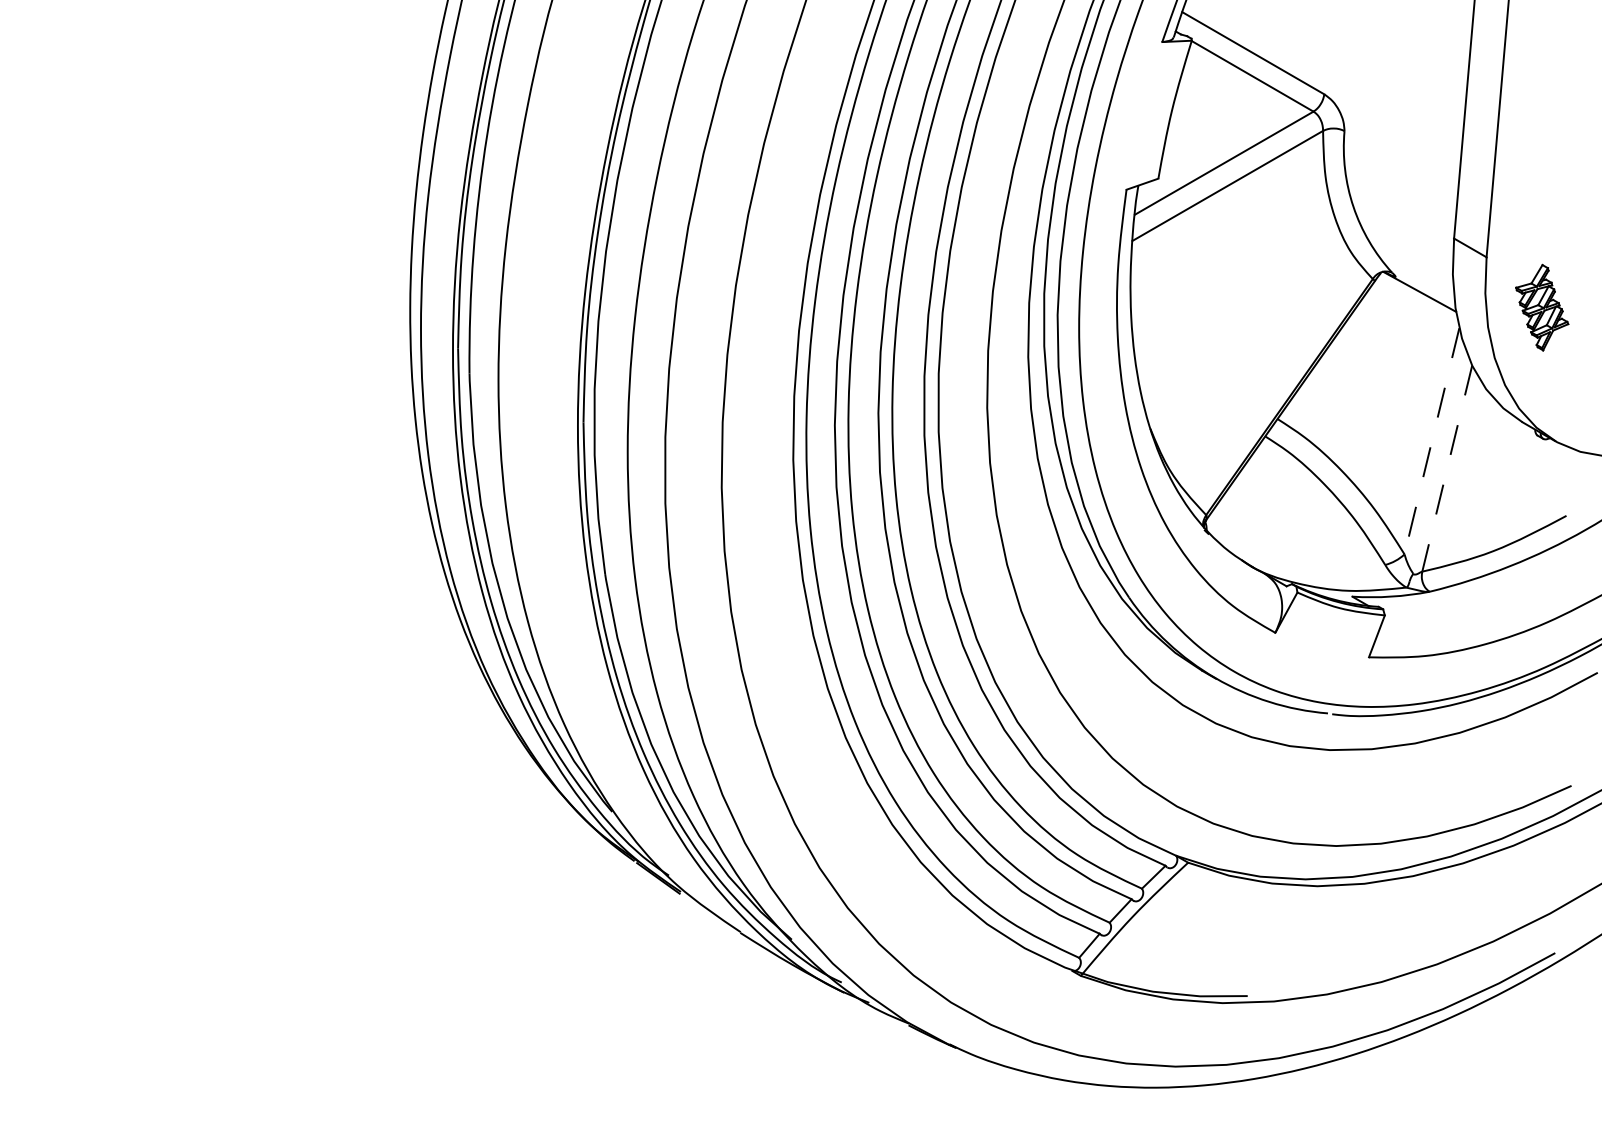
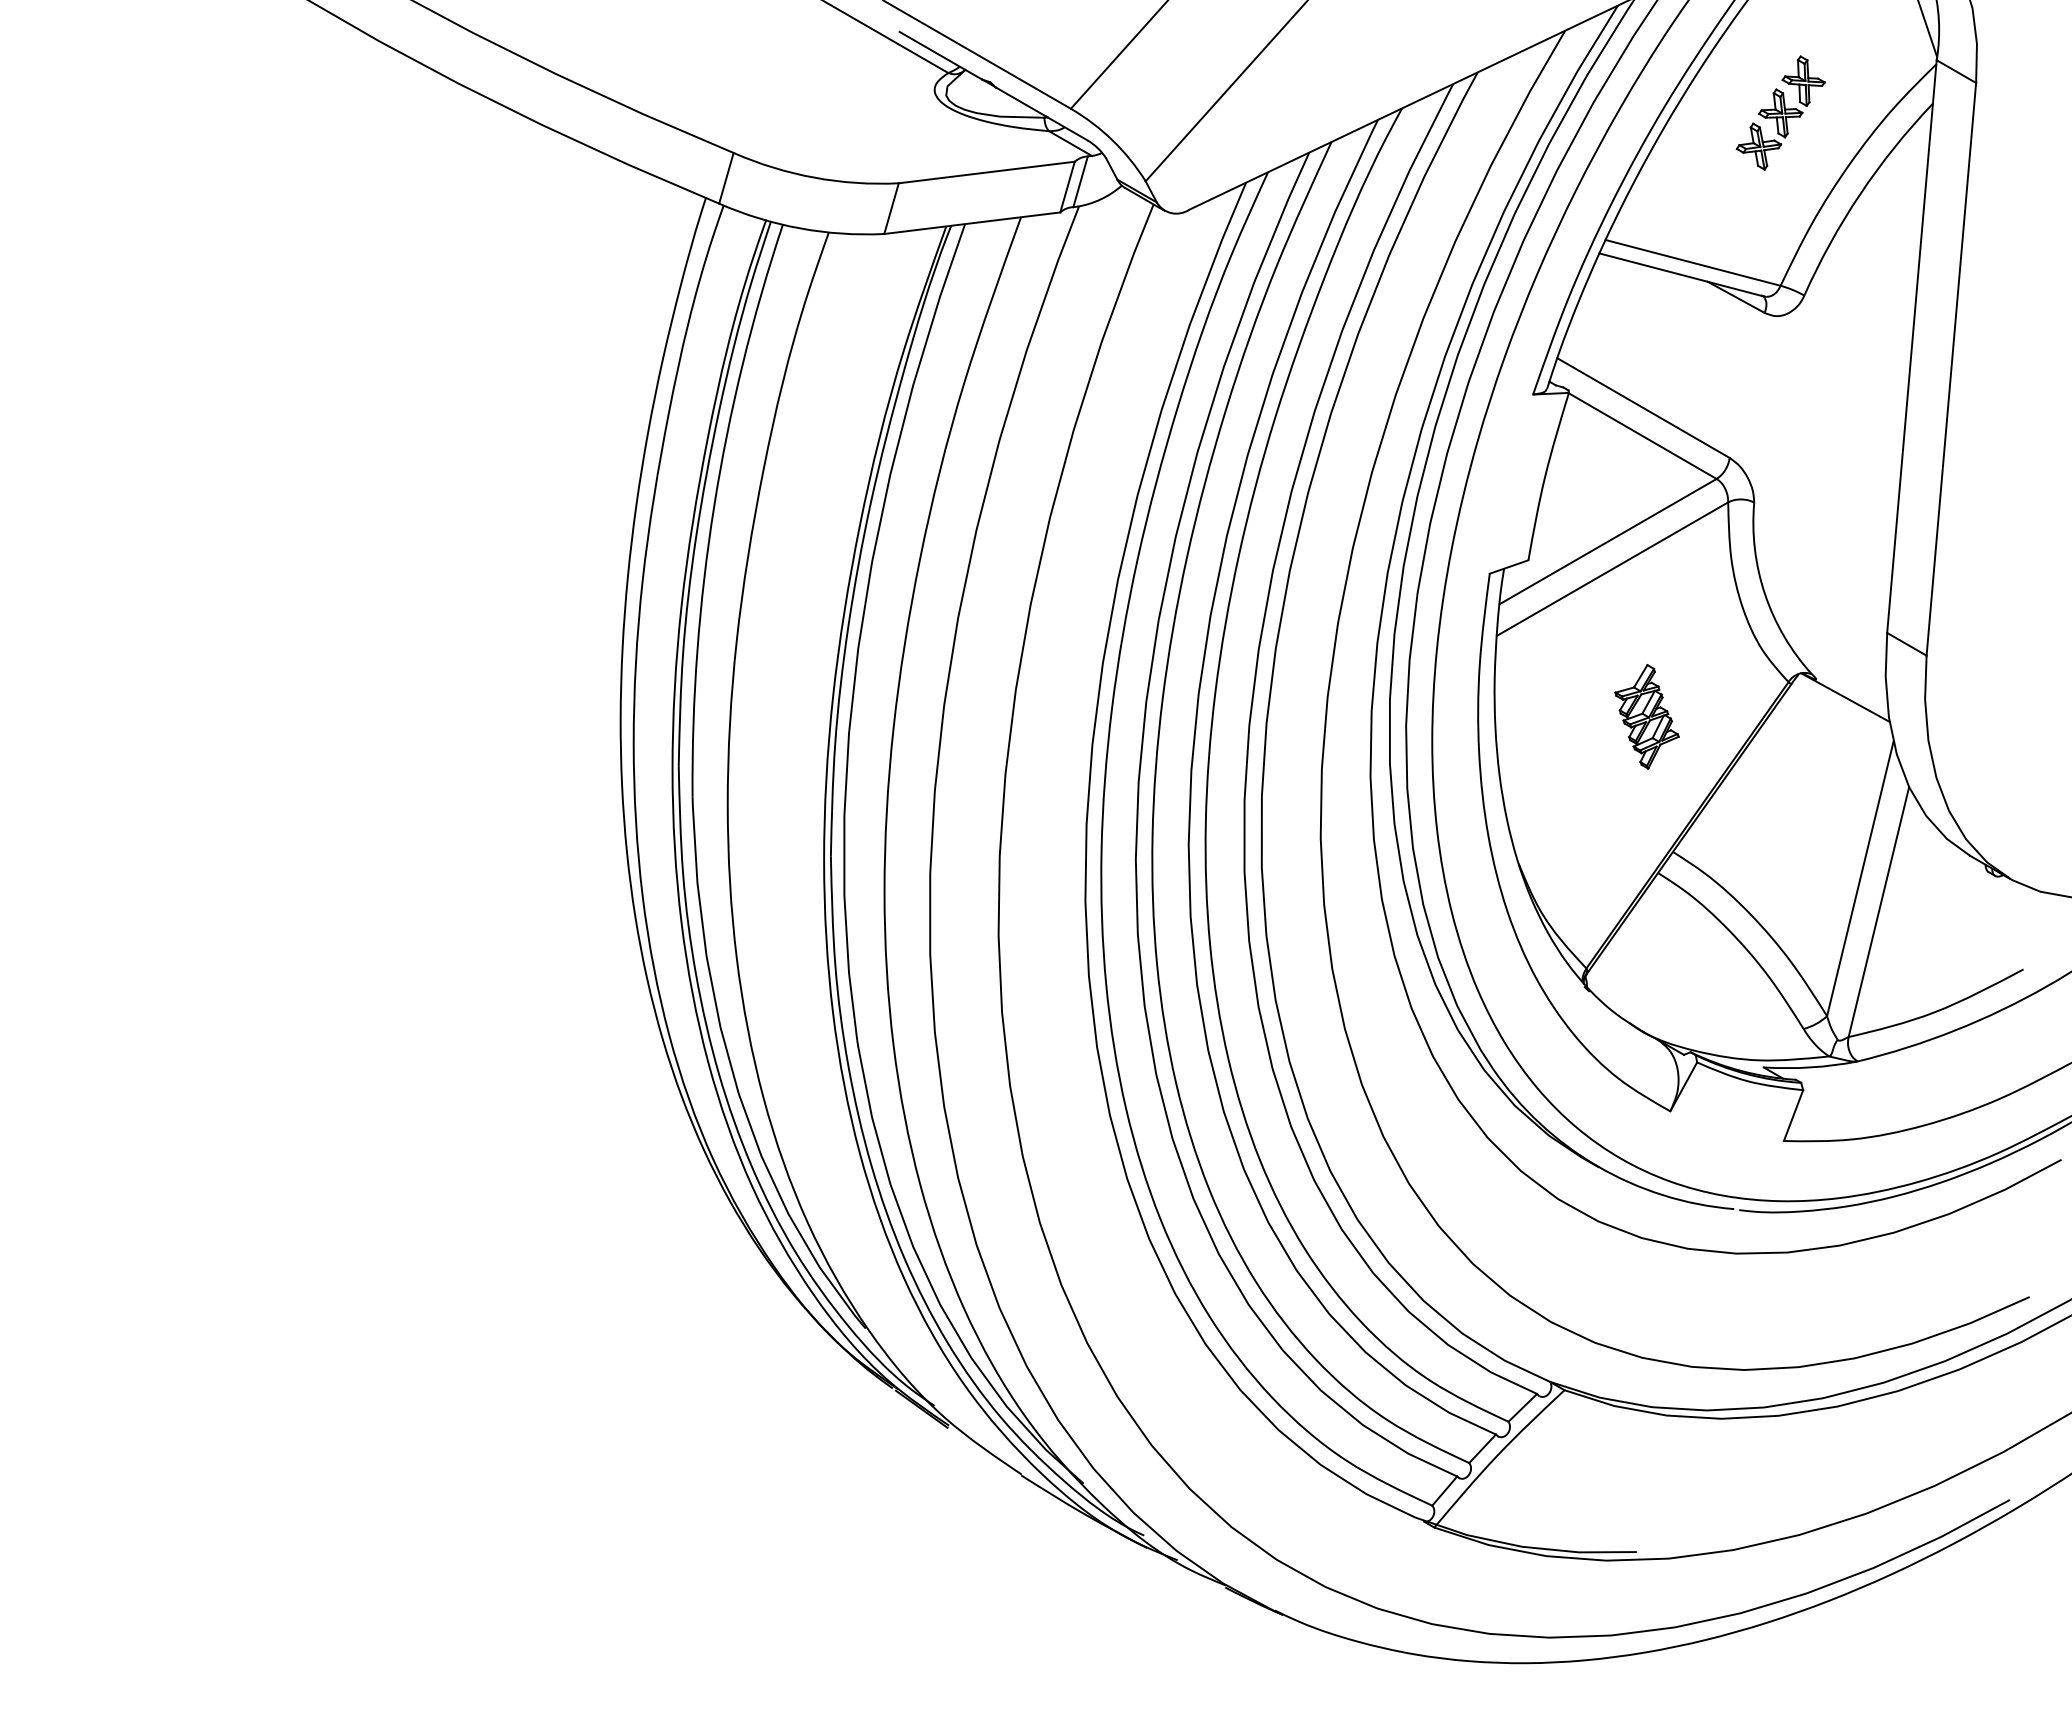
part: (1541, 307) -> (1646, 716), moved
line: (1432, 441) -> (1860, 879), dashed -> solid
line: (1446, 468) -> (1878, 912), dashed -> solid

